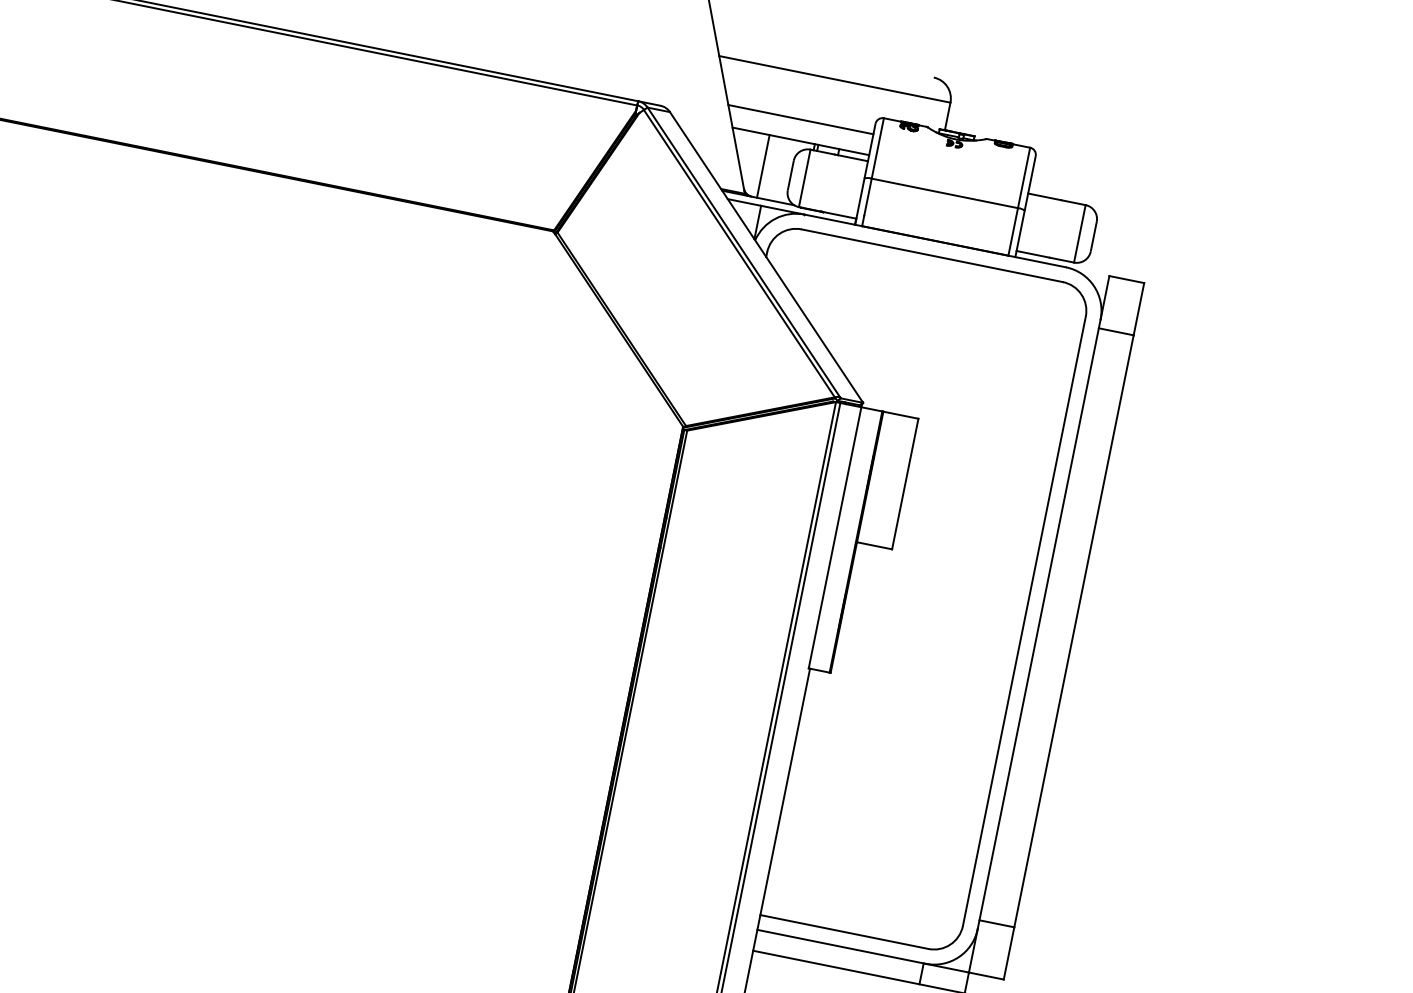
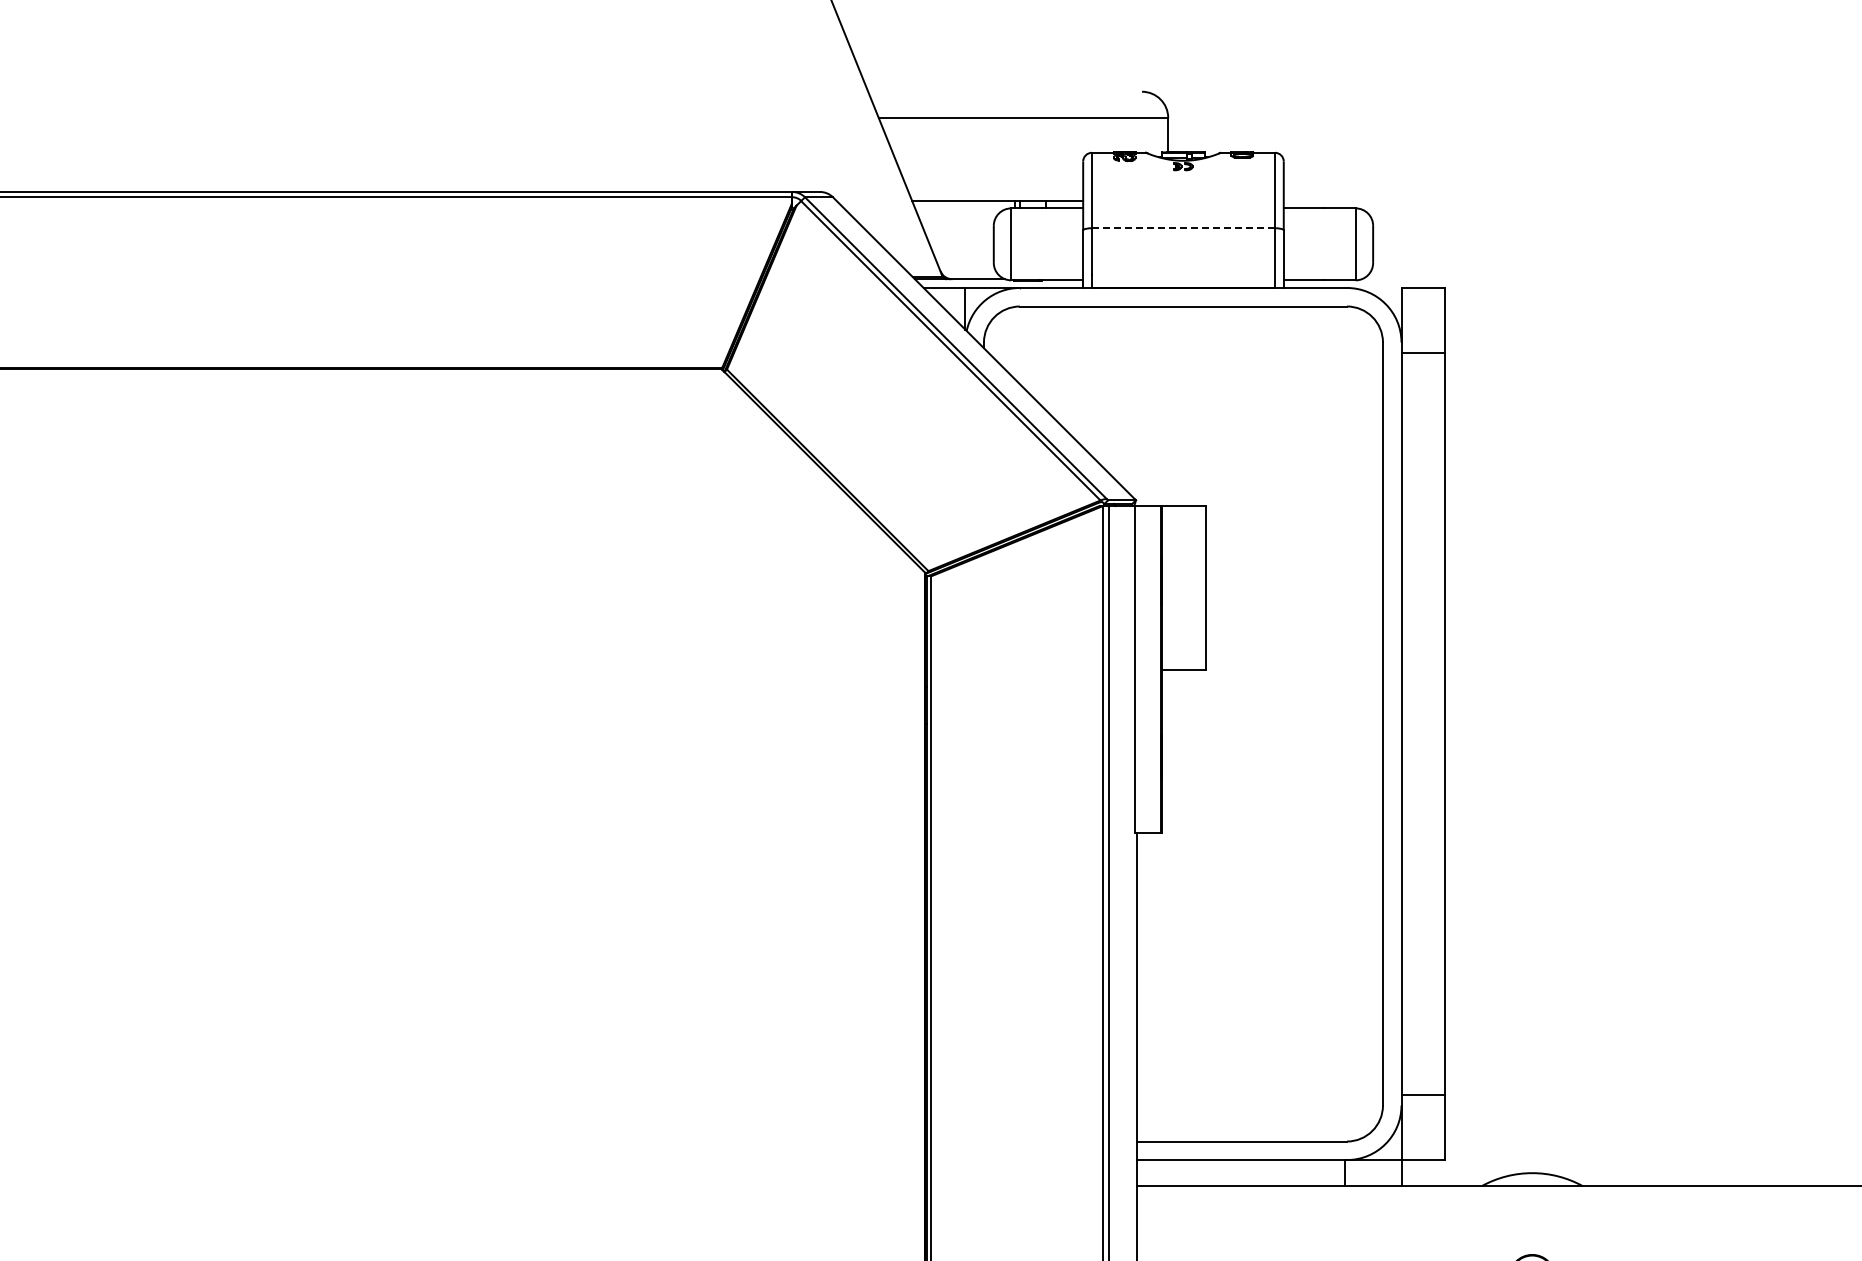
line: (801, 119) -> (992, 174), removed
line: (763, 166) -> (958, 239), removed
line: (944, 193) -> (1183, 228), solid -> dashed

